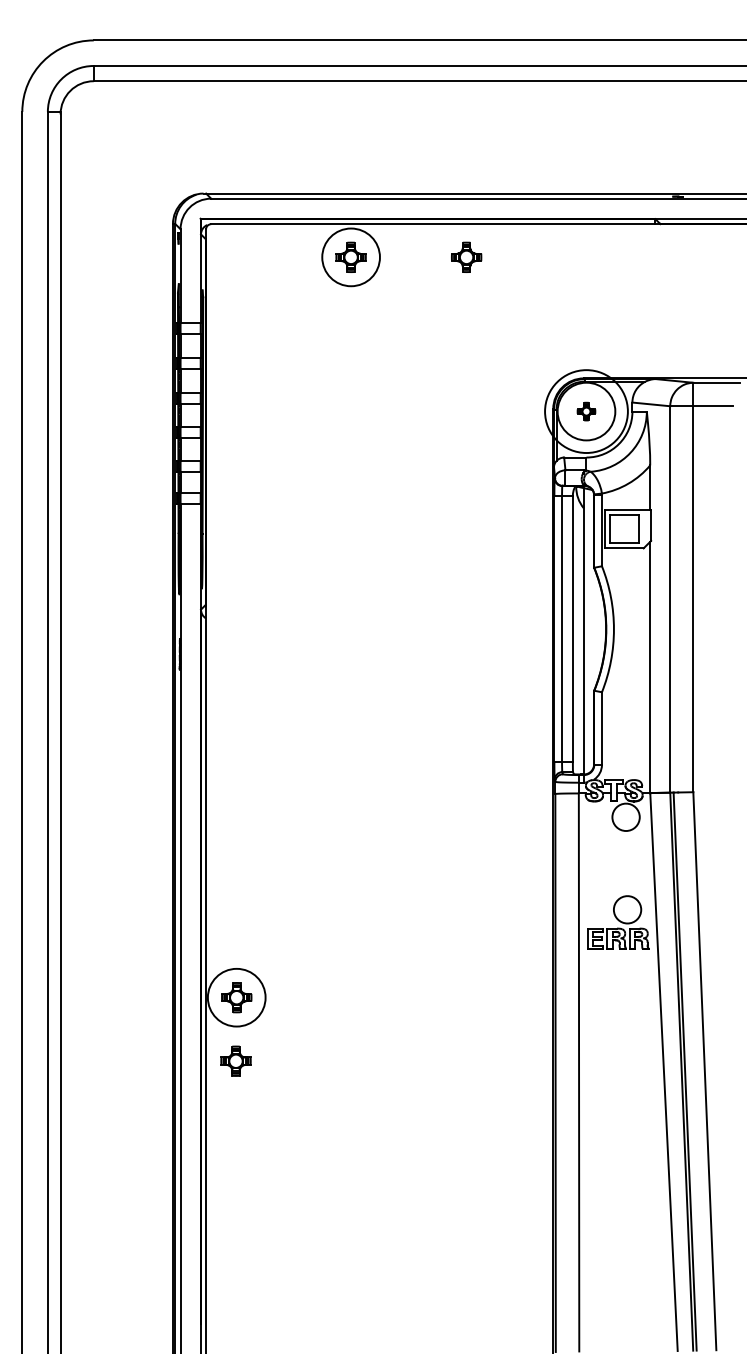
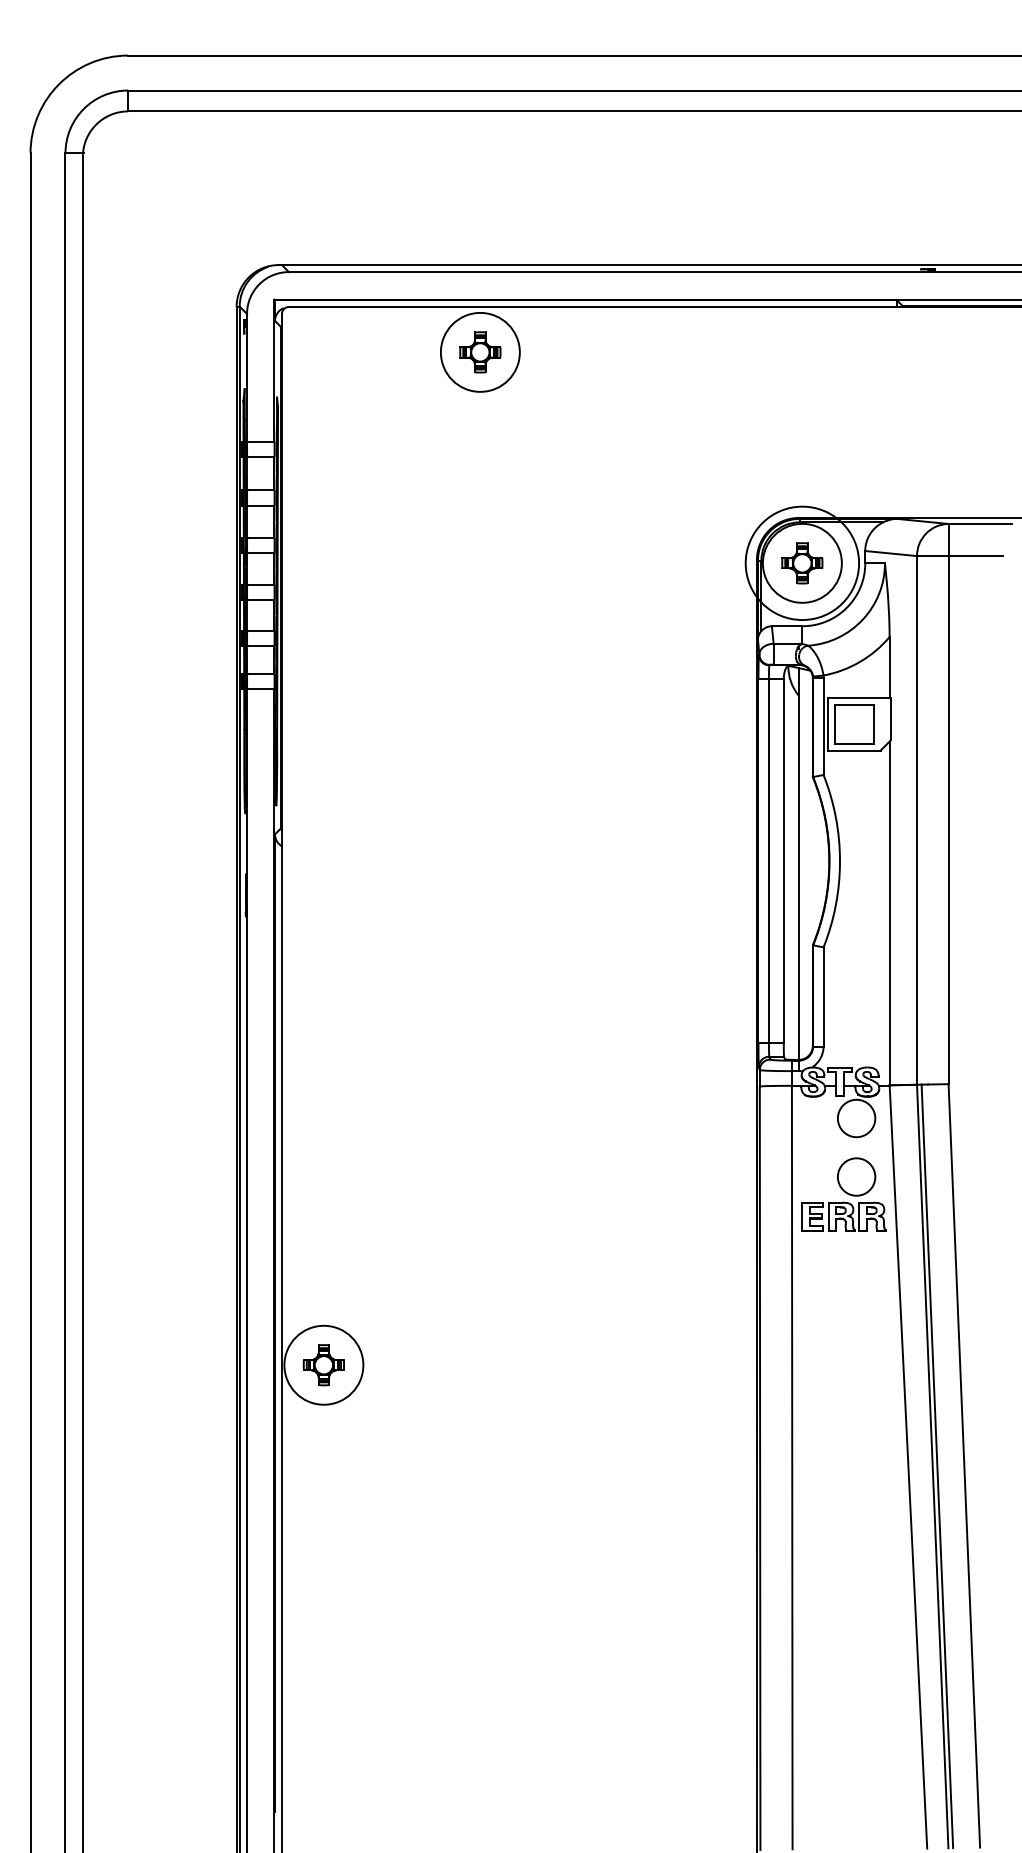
part: (466, 257) -> (638, 352), removed
part: (586, 411) -> (802, 563), size x1.67
part: (617, 922) -> (843, 1194), moved
part: (235, 1061) -> (322, 1452), removed

